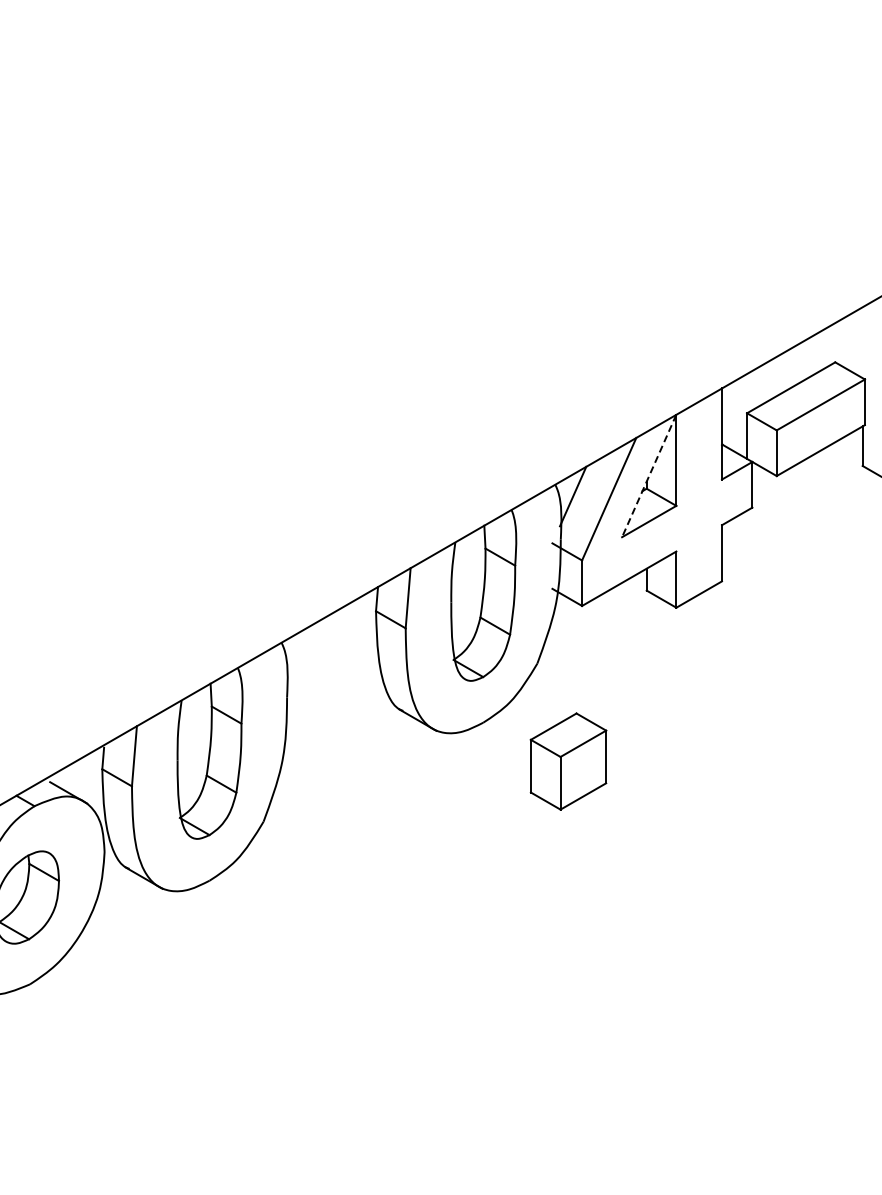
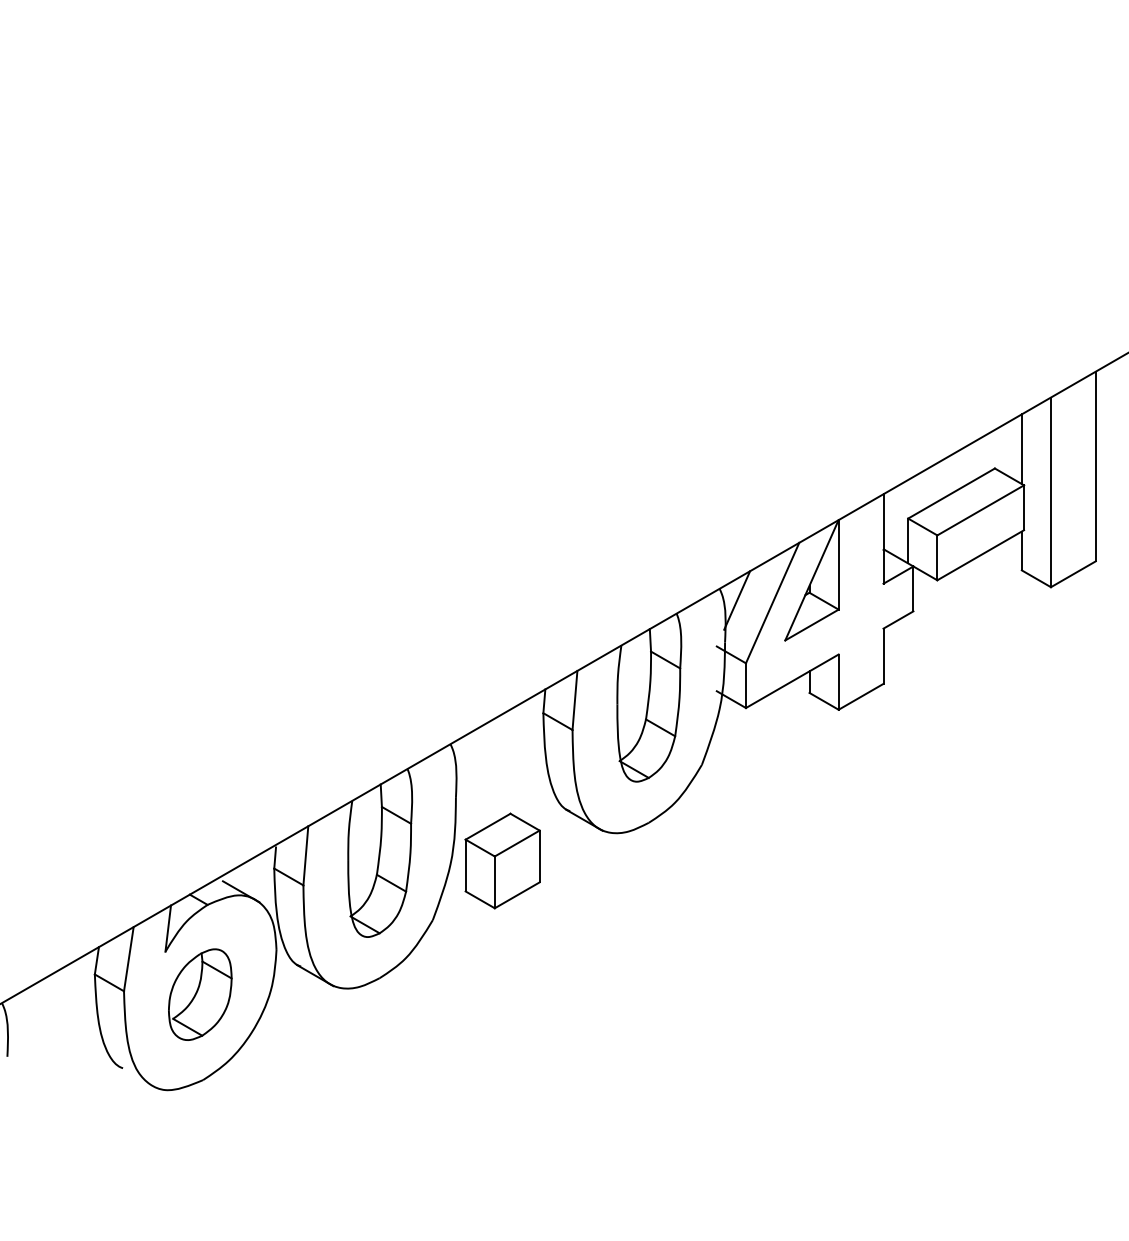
line: (862, 343) -> (1021, 449), added
line: (648, 476) -> (811, 580), dashed -> solid
part: (568, 761) -> (502, 860), moved

